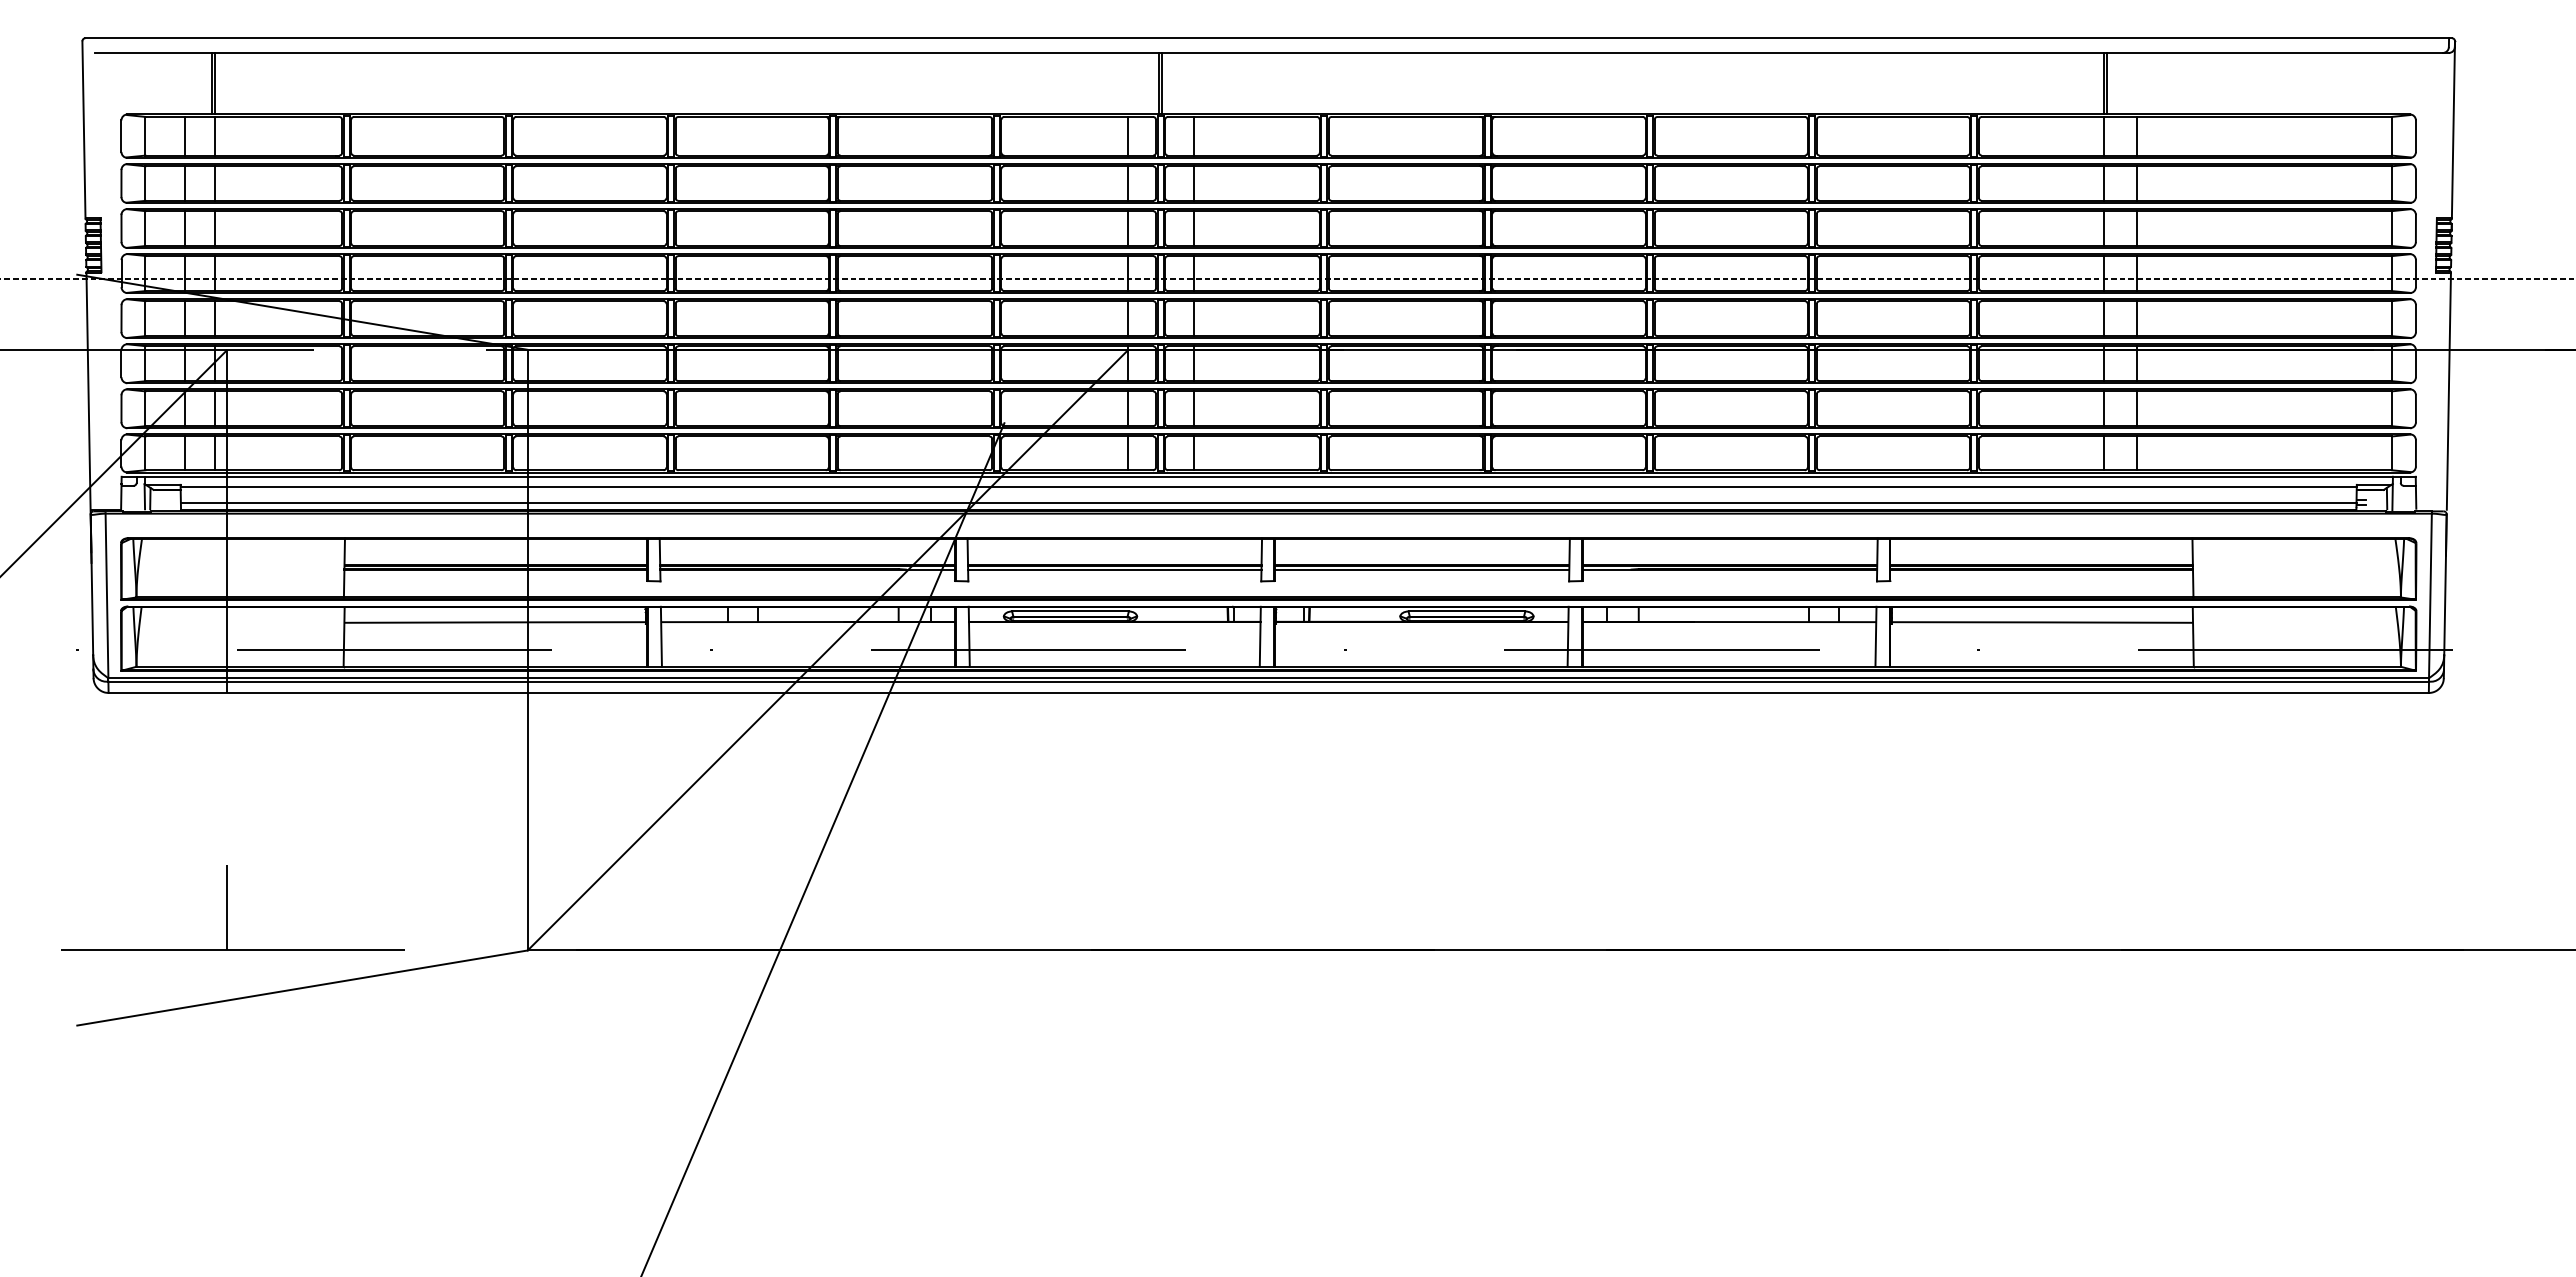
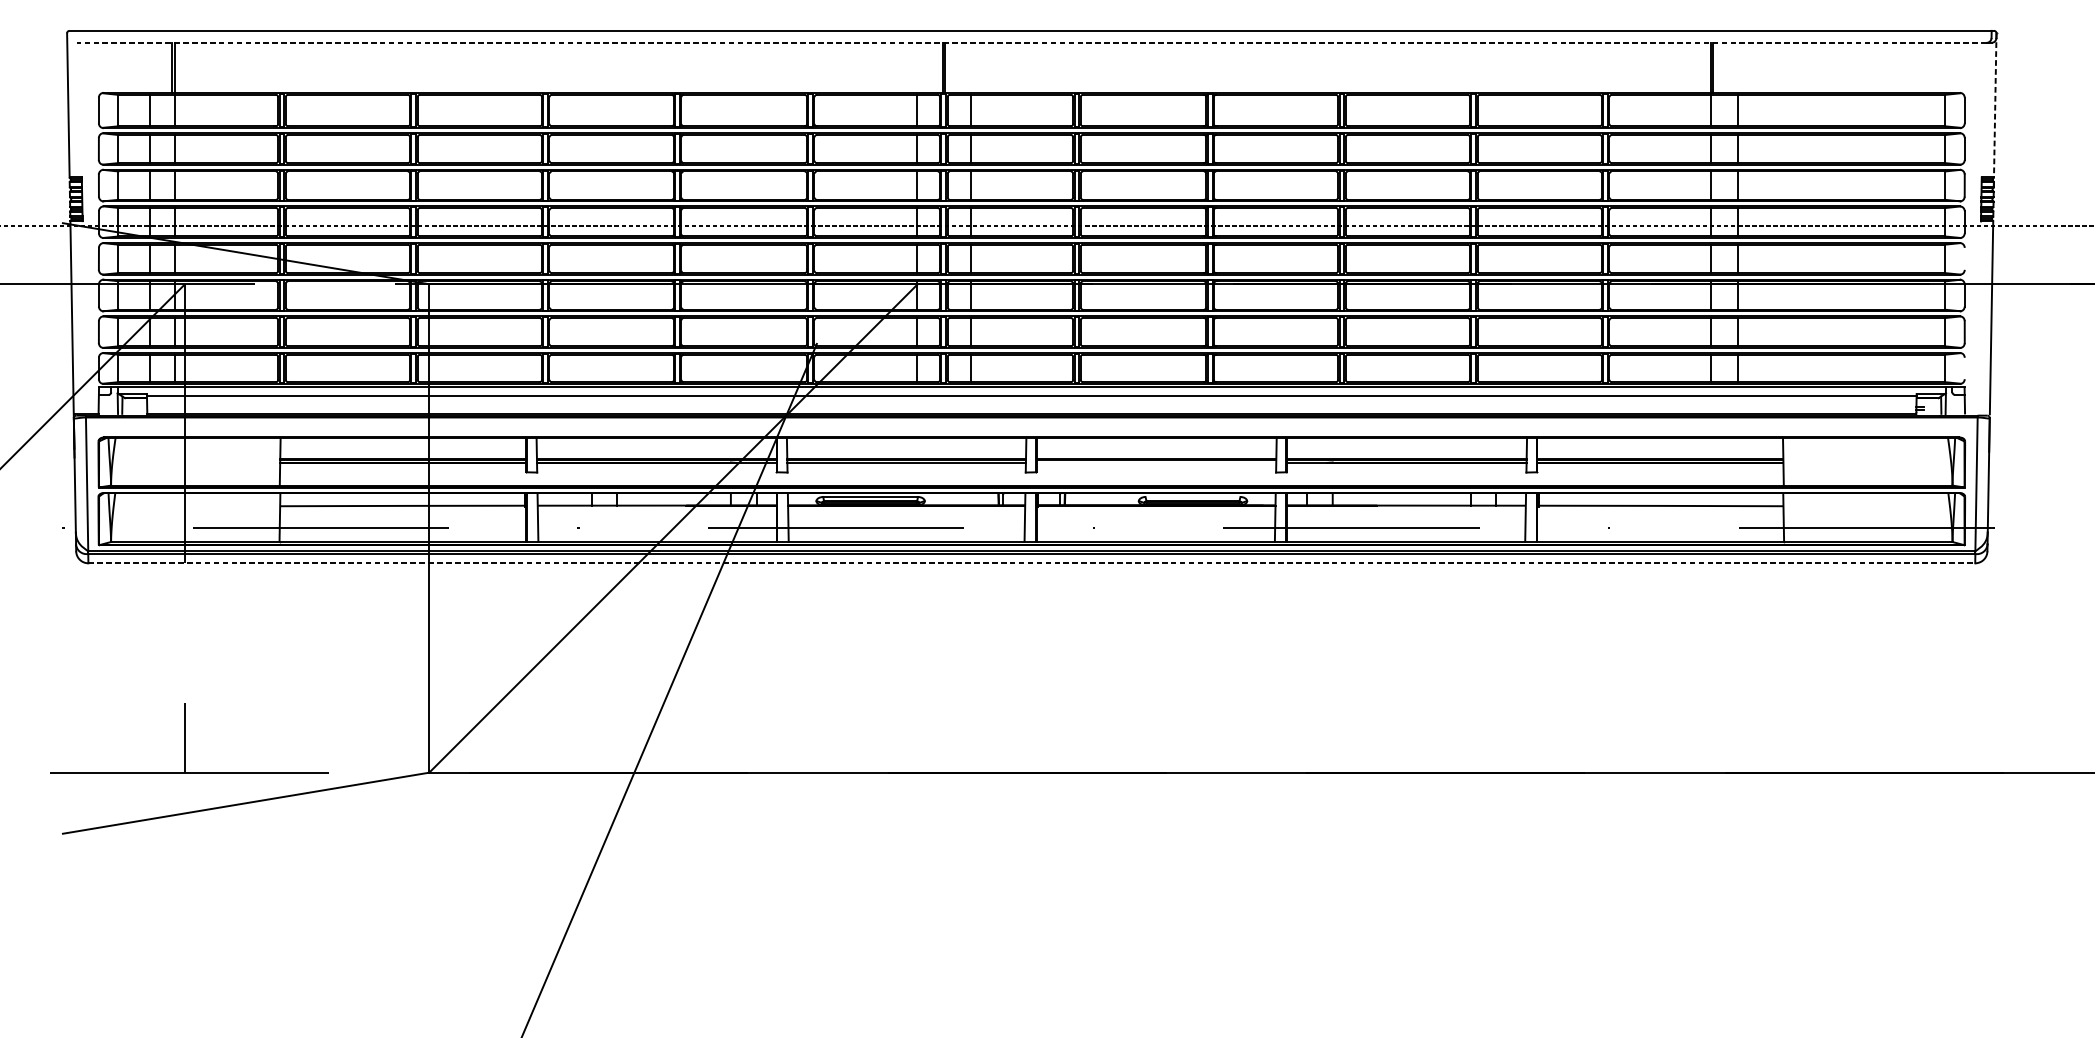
line: (1268, 52) -> (1031, 42), solid -> dashed
line: (2453, 129) -> (1995, 105), solid -> dashed
line: (2415, 318) -> (1964, 258), removed
line: (2415, 453) -> (1964, 368), removed
line: (1268, 503) -> (1031, 409), removed
line: (1421, 569) -> (1156, 462), removed
line: (1466, 611) -> (1192, 497), removed
line: (1269, 692) -> (1032, 562), solid -> dashed

